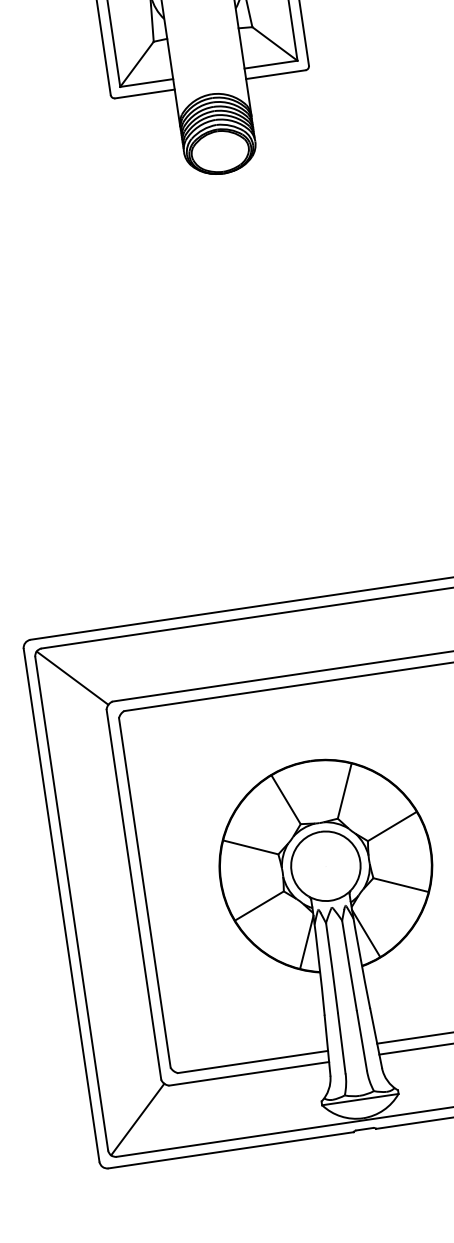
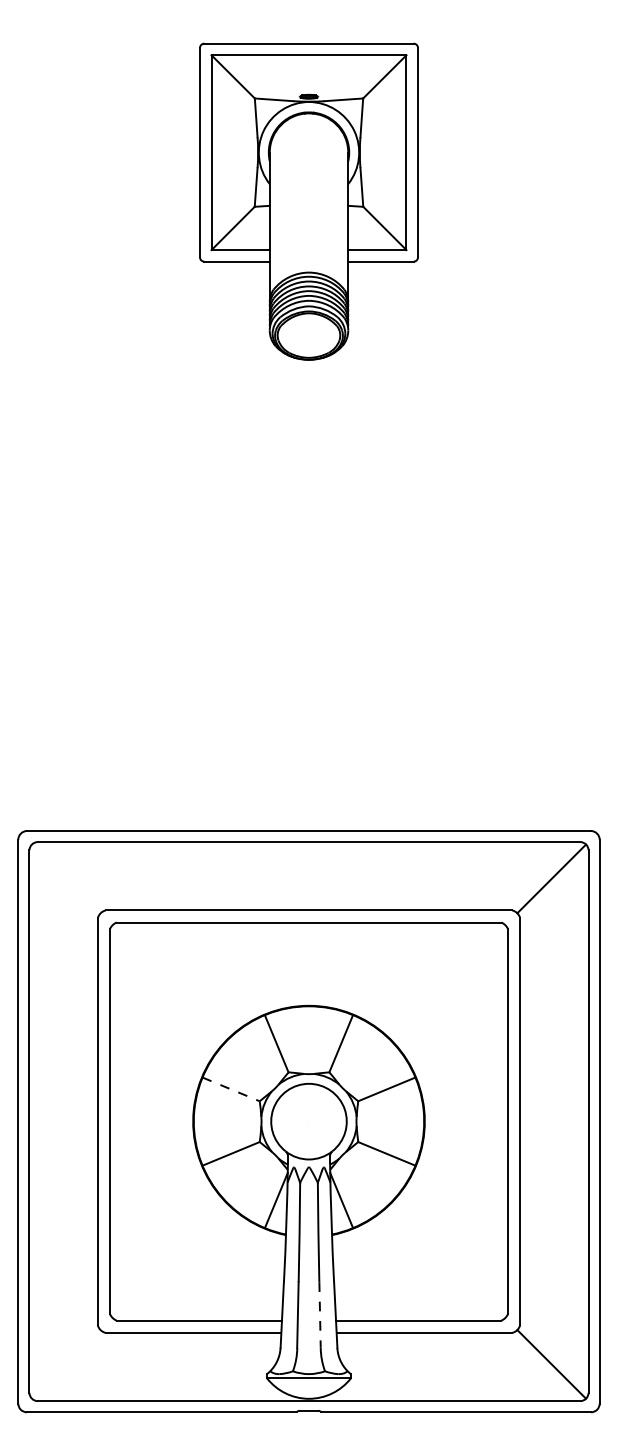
line: (71, 677) -> (65, 878), removed
line: (251, 847) -> (231, 1089), solid -> dashed
line: (362, 1040) -> (320, 1315), solid -> dashed
line: (137, 1119) -> (65, 1364), removed

